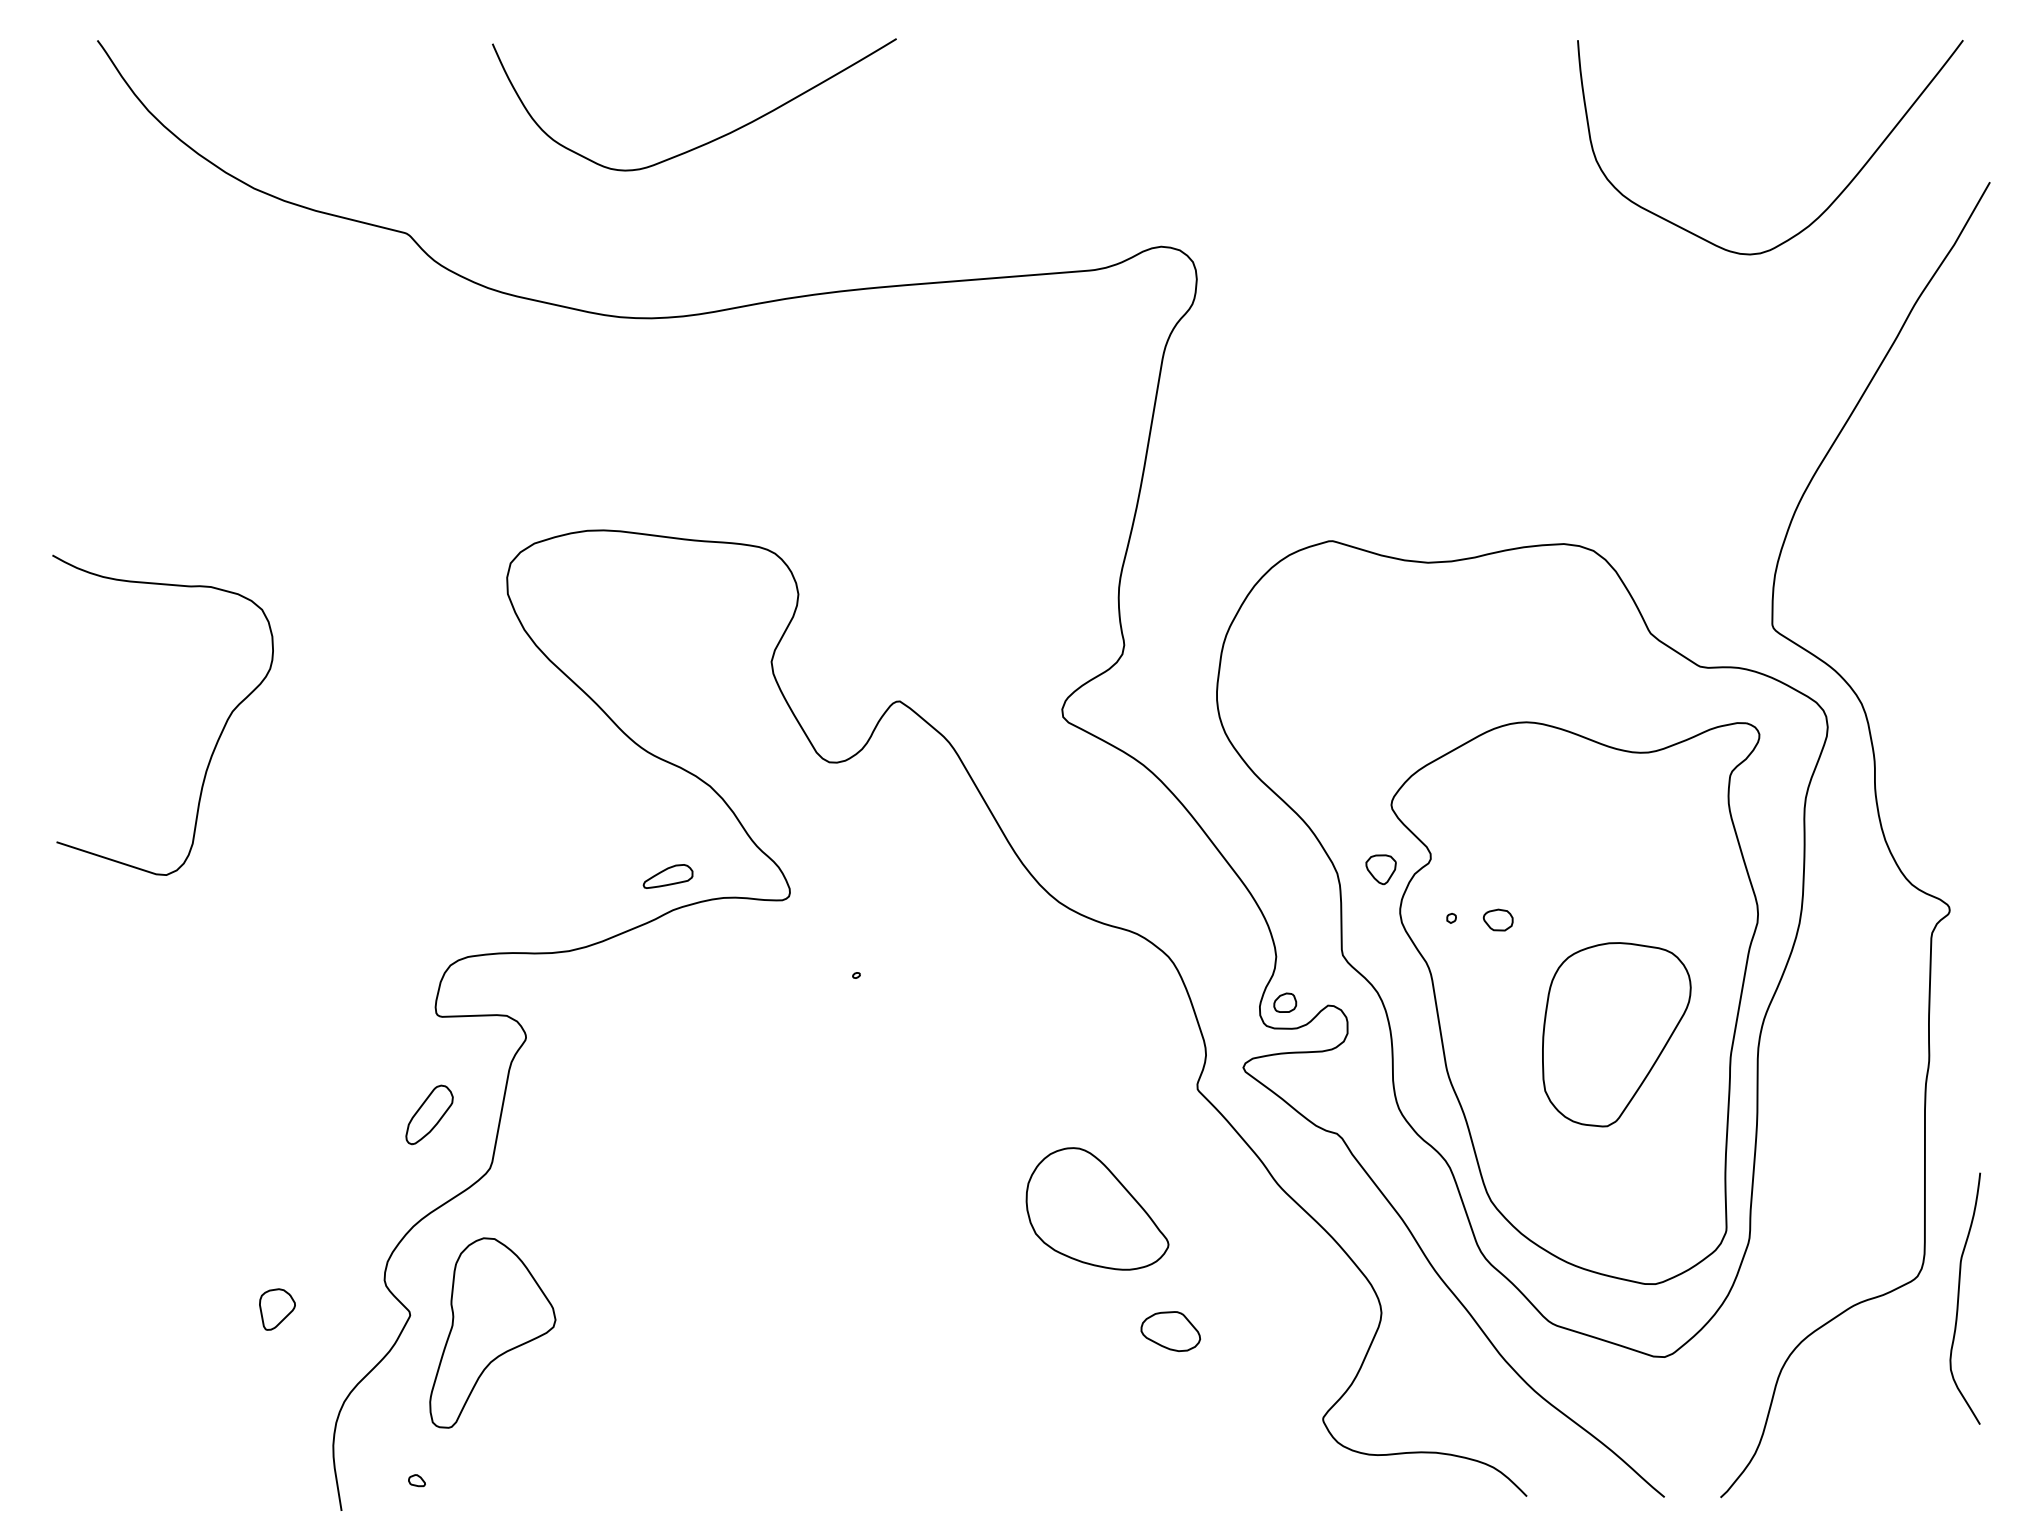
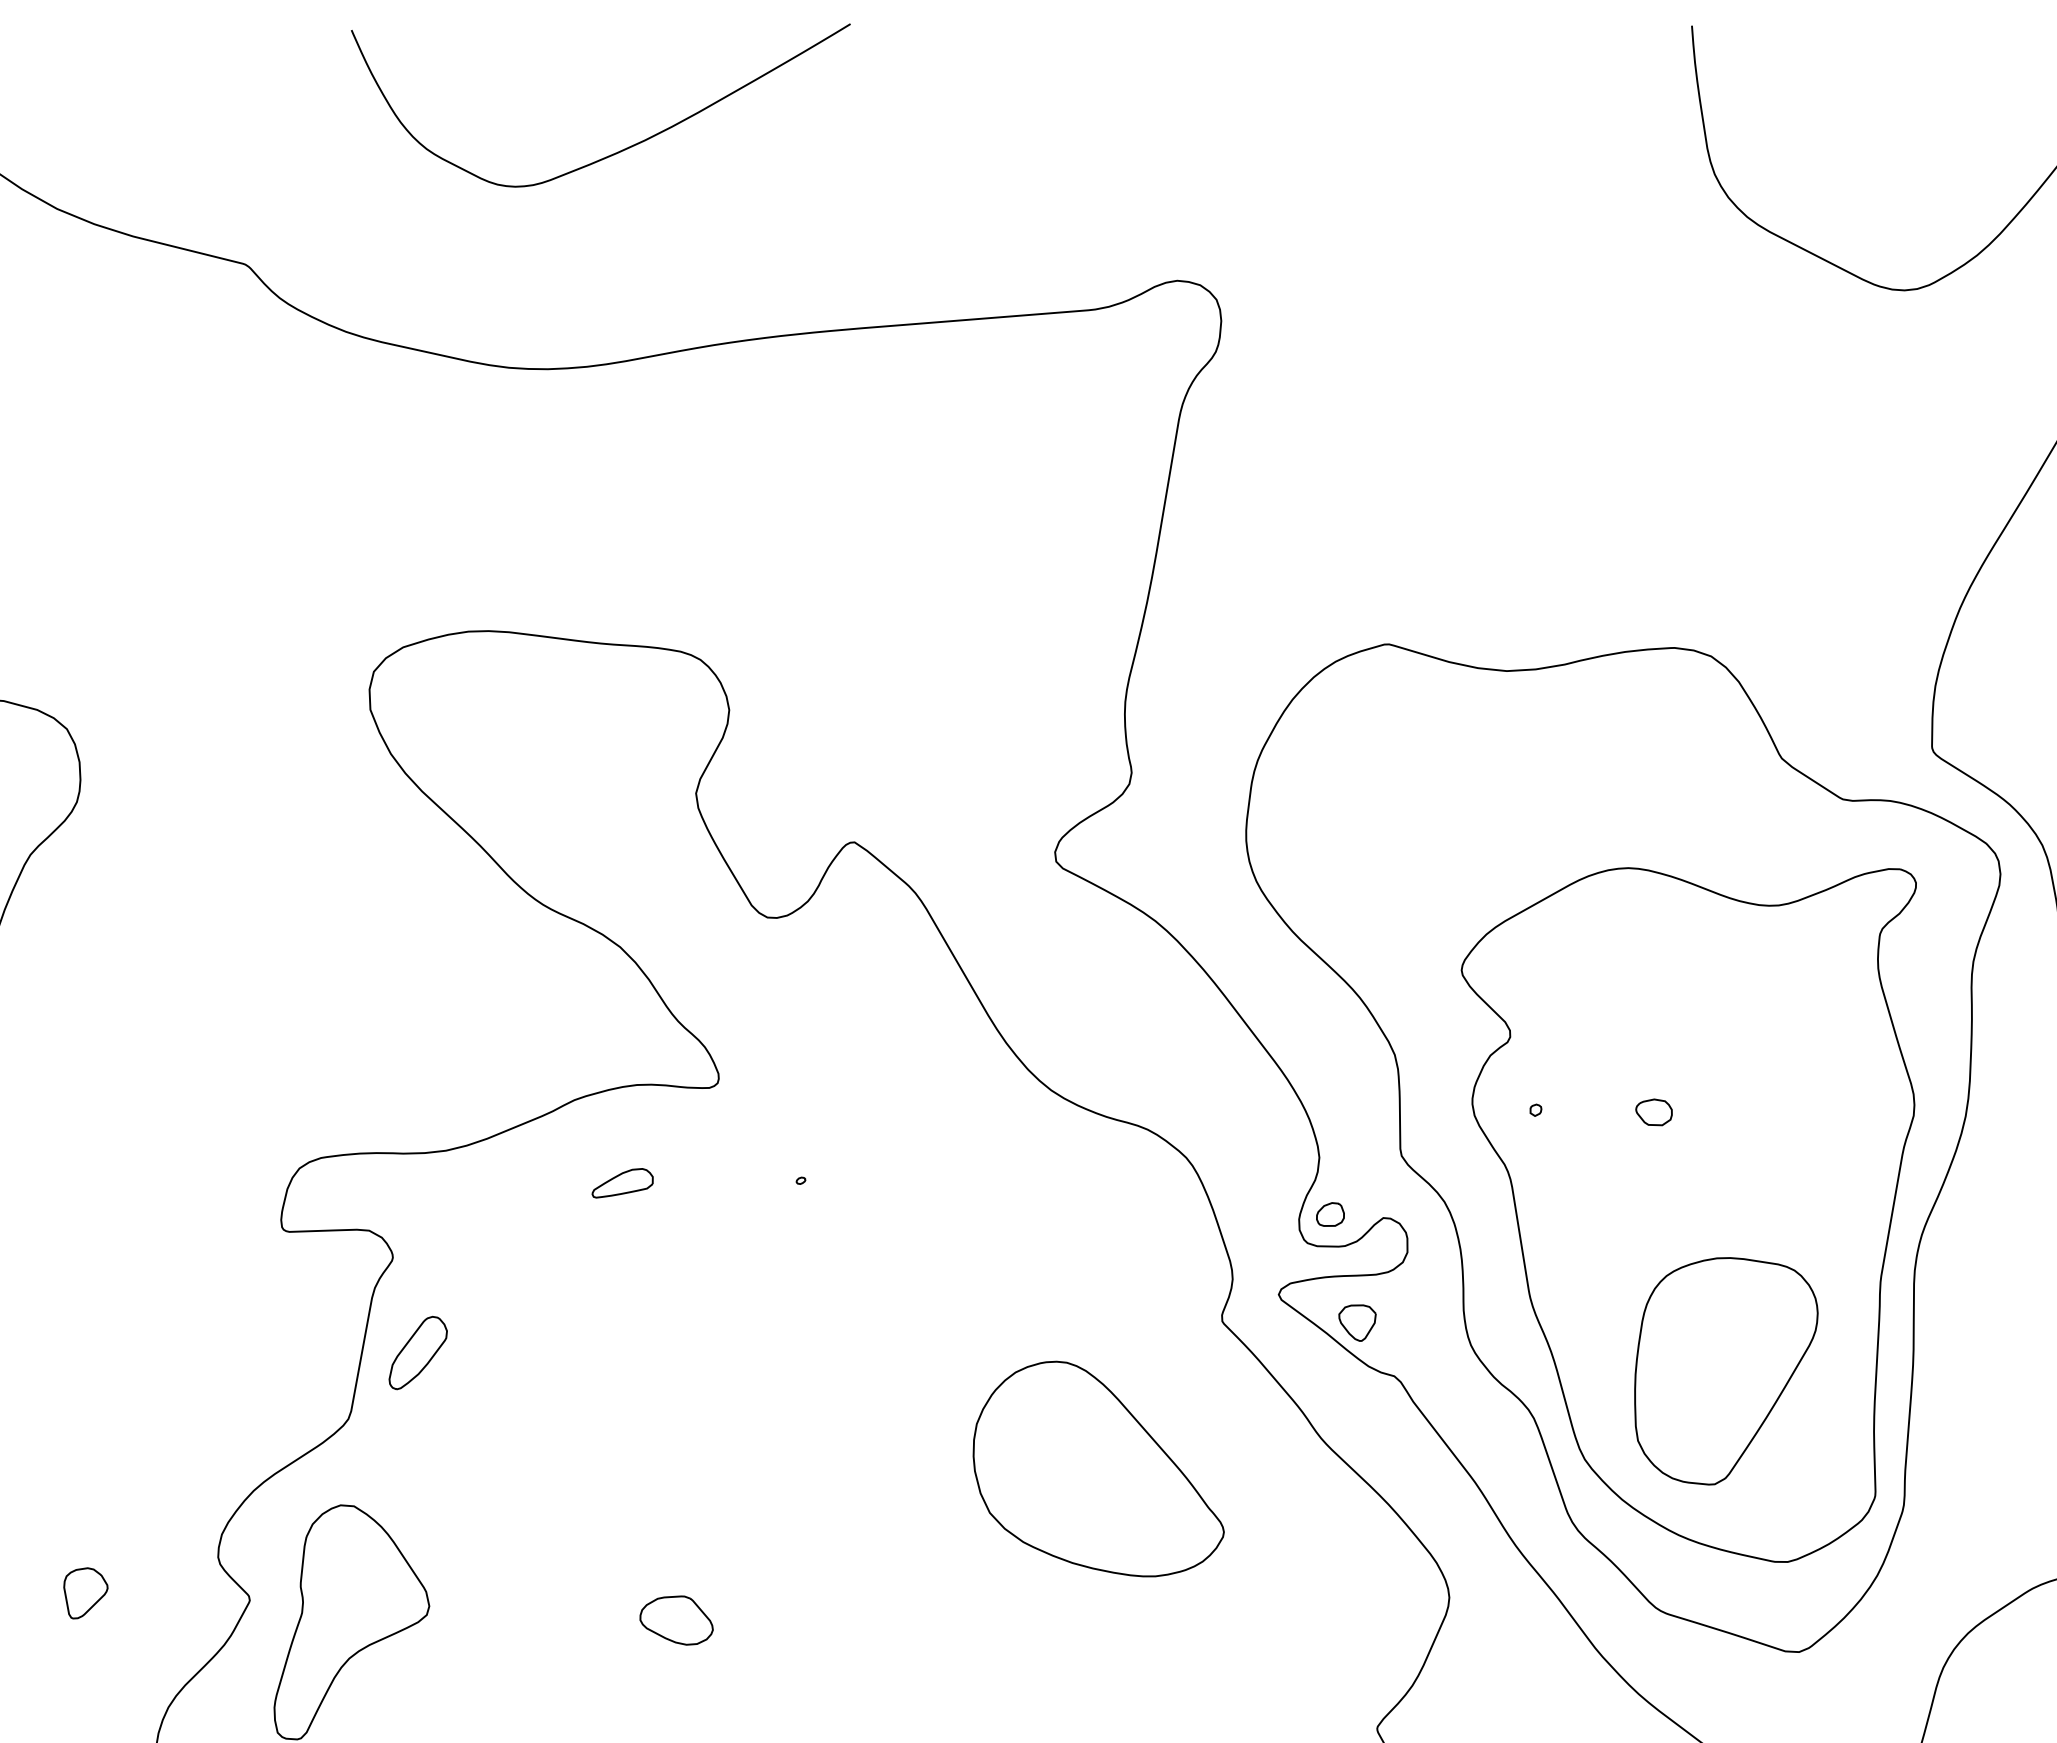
part: (1380, 869) -> (1356, 1322), moved
part: (667, 876) -> (621, 1183), moved
part: (1497, 919) -> (1653, 1111), moved
part: (1616, 1034) -> (1726, 1370), moved
part: (429, 1114) -> (418, 1352), moved
part: (1097, 1208) -> (1098, 1468), size x1.43
part: (1170, 1331) -> (676, 1620), moved

